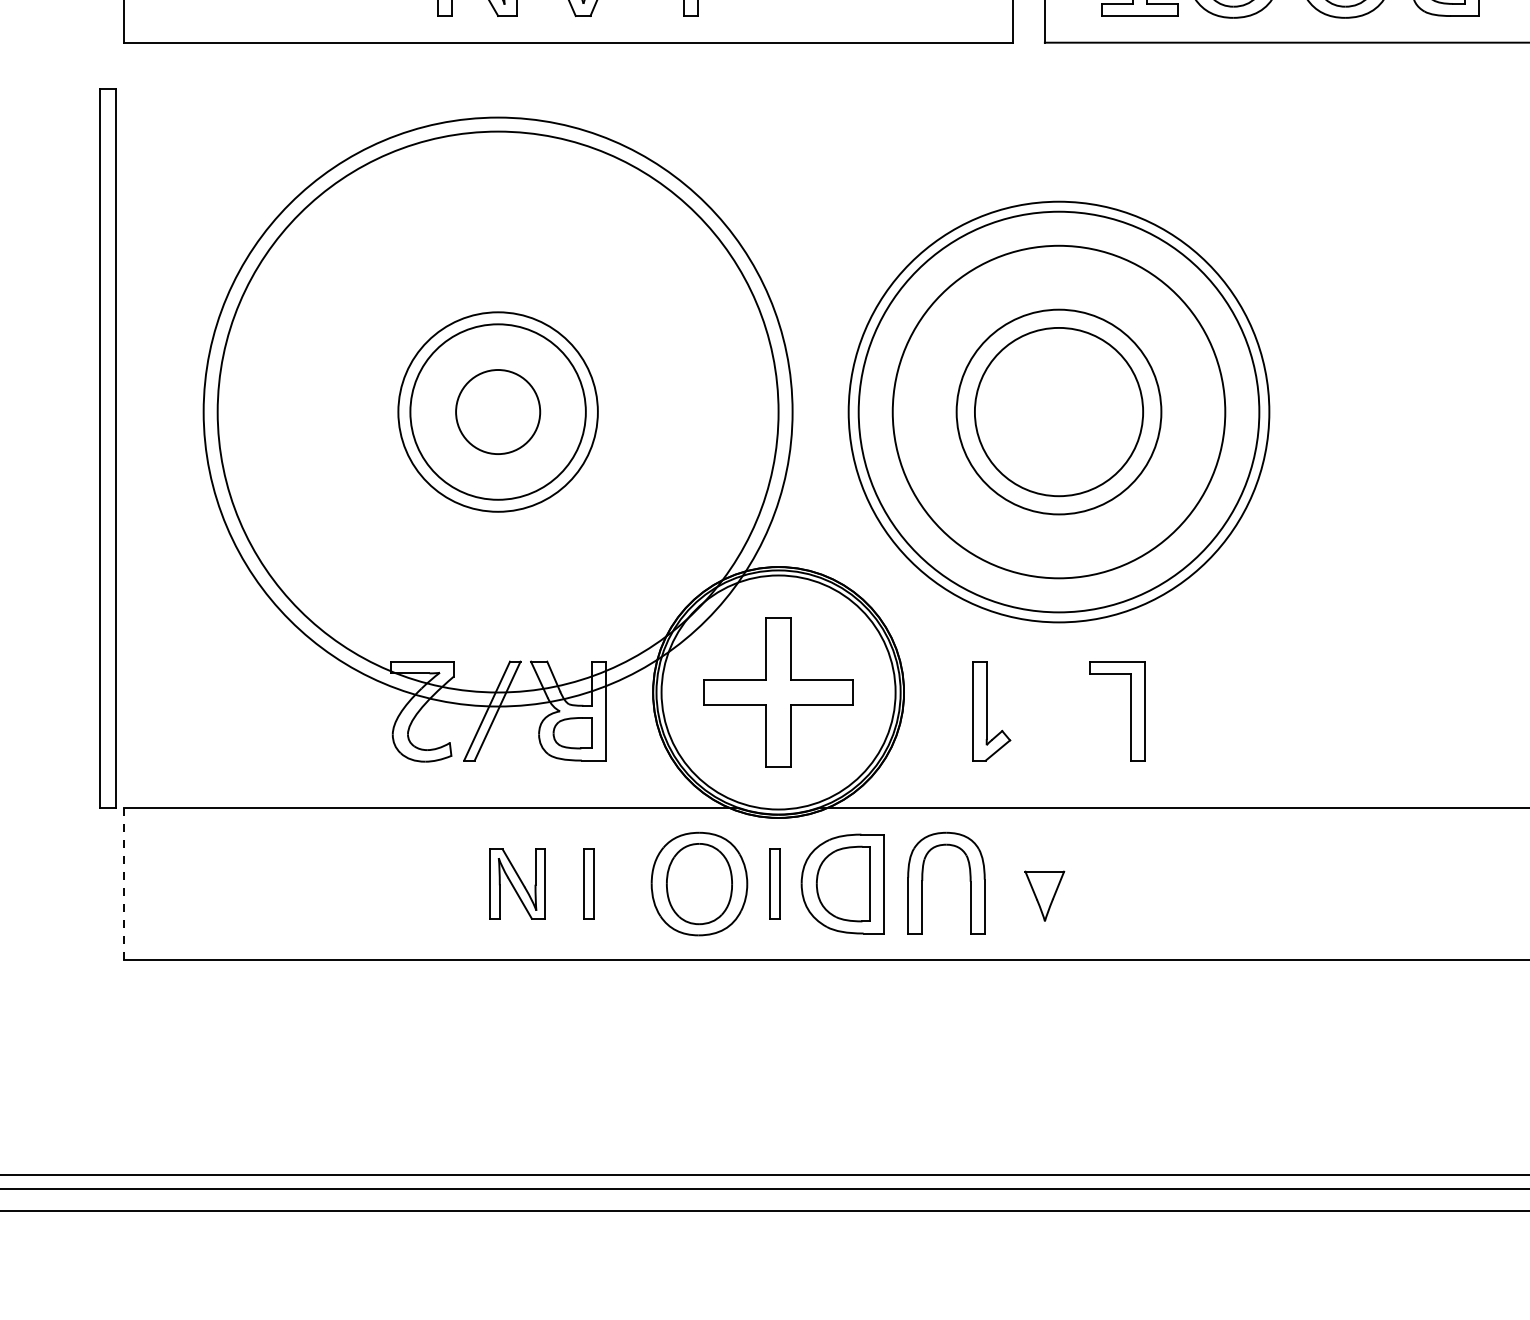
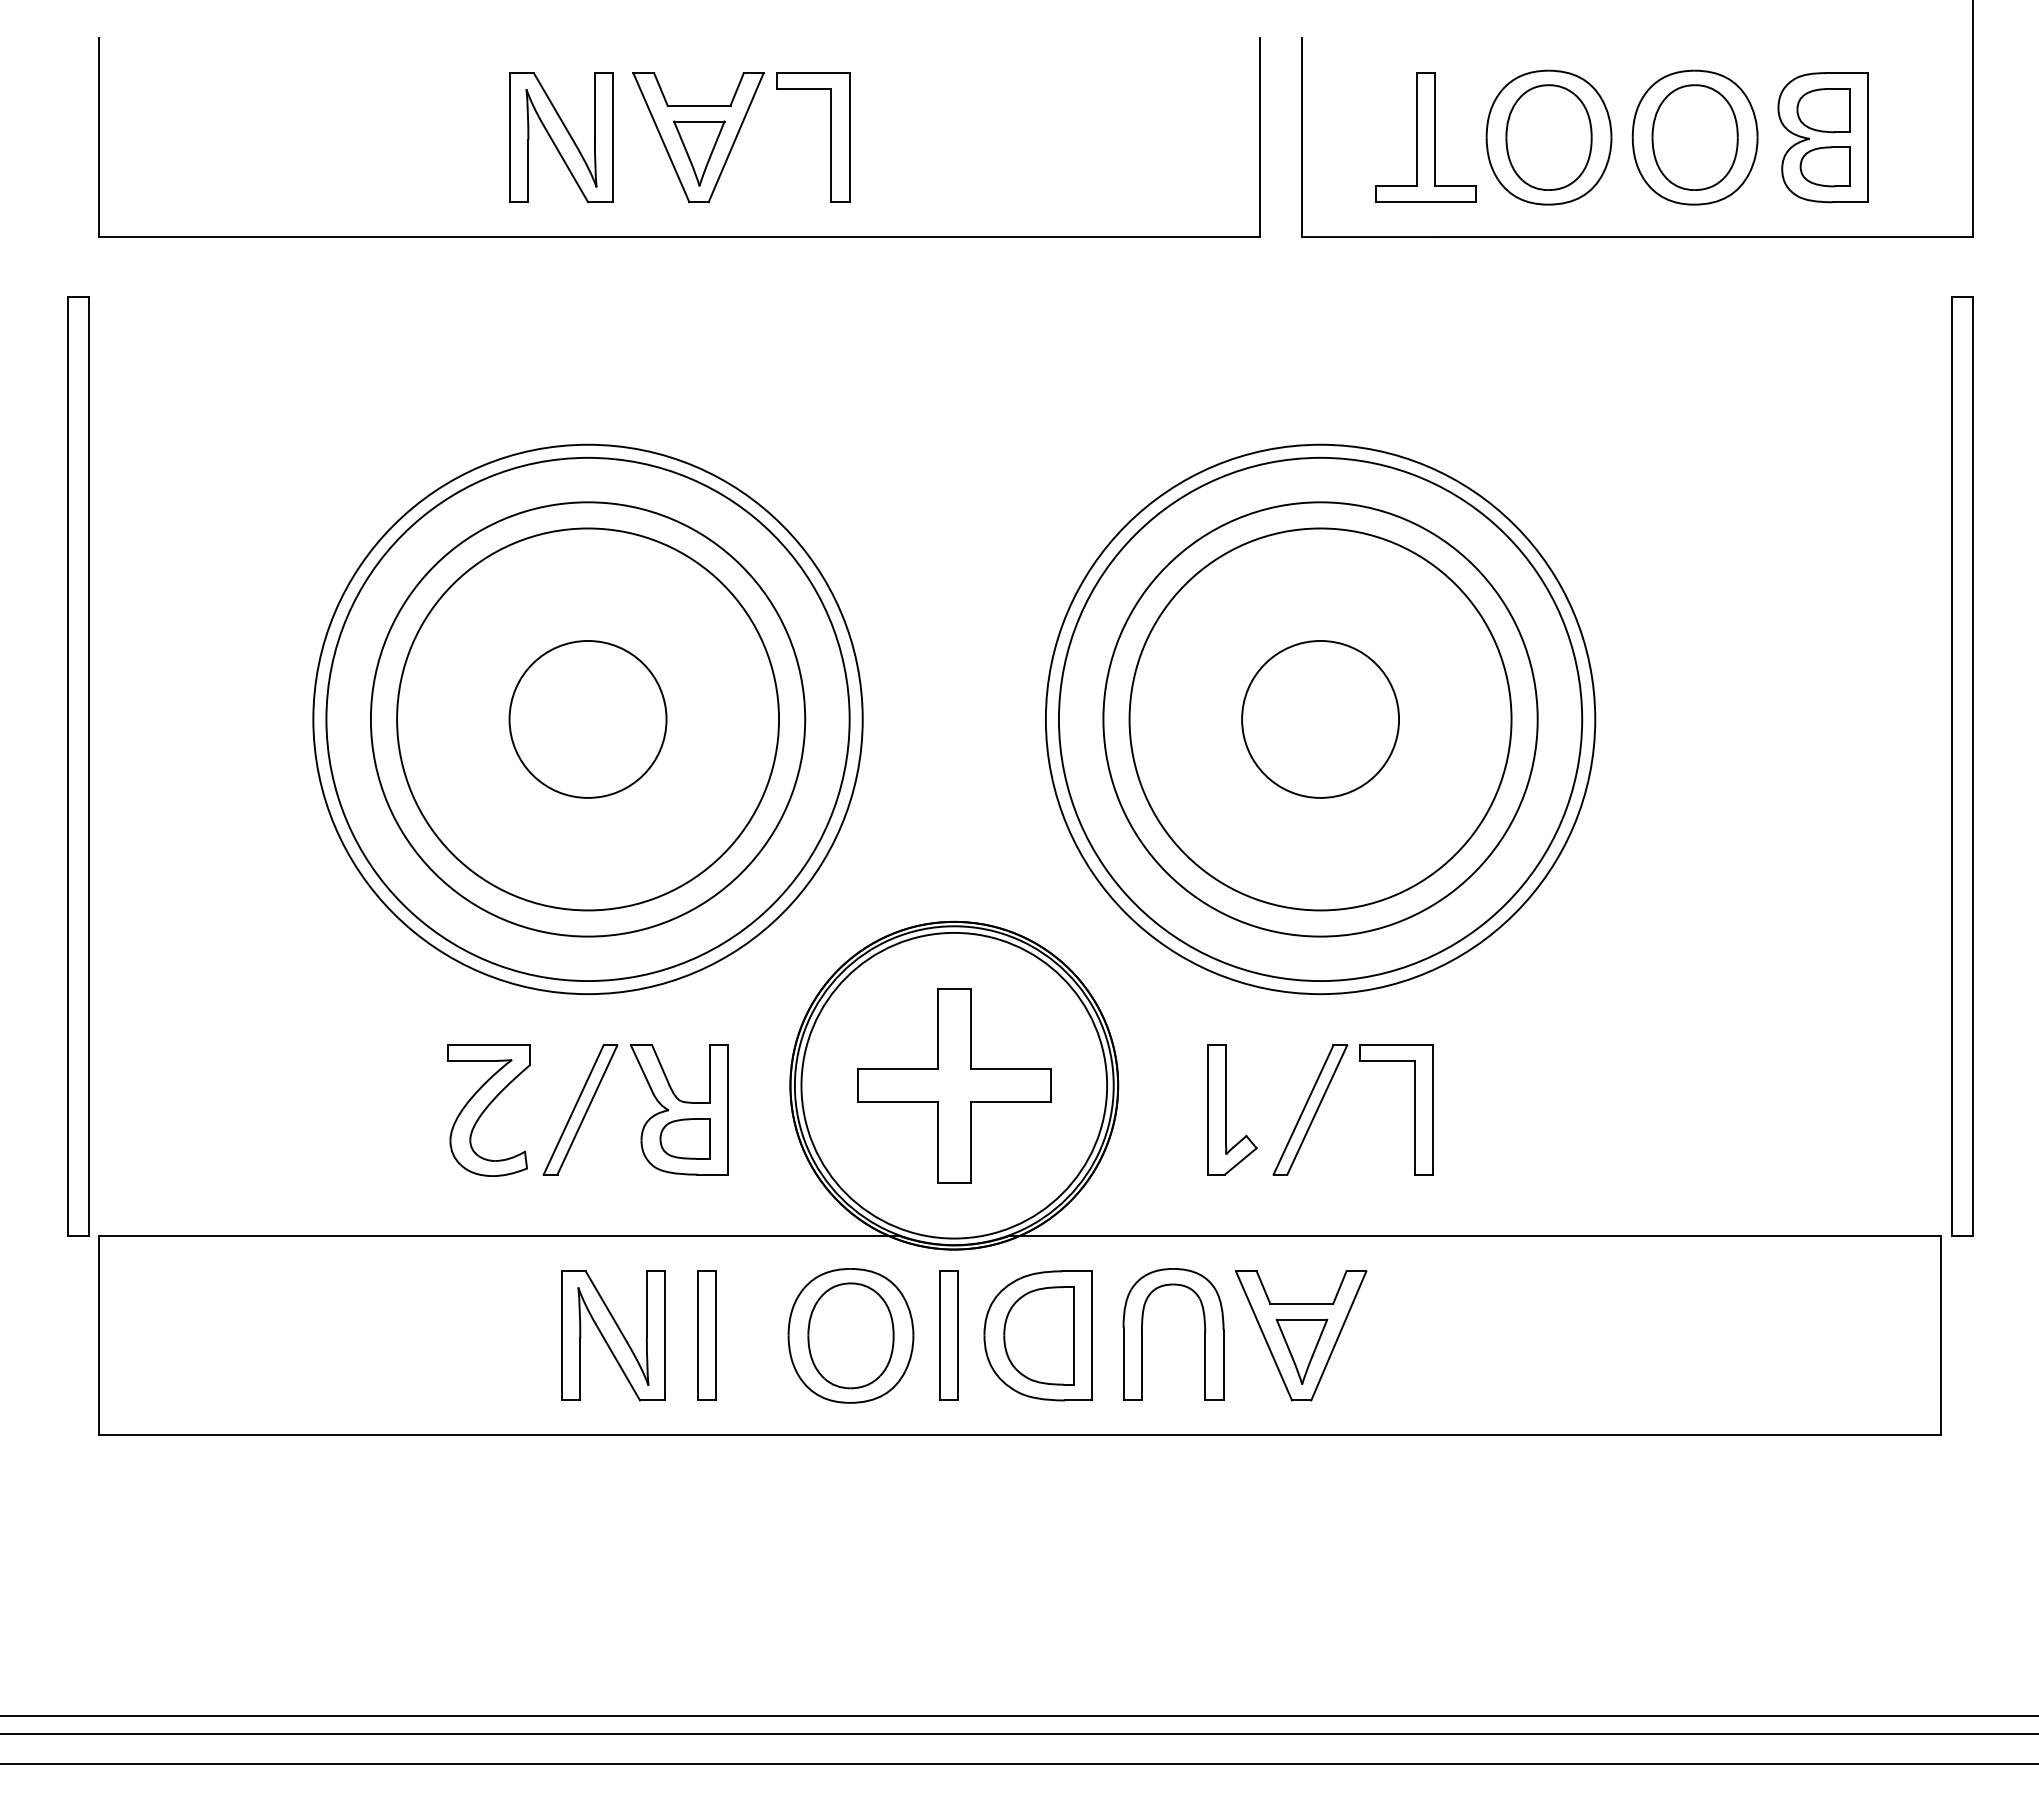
circle: (497, 411) -> (587, 718), size x1.43
circle: (1058, 411) -> (1320, 718), size x0.71
circle: (497, 412) -> (587, 719), size x0.71
circle: (497, 412) -> (587, 719), size x0.71
circle: (497, 412) -> (587, 719), size x1.67
circle: (498, 412) -> (588, 719), size x1.67
circle: (1058, 412) -> (1320, 719), size x1.43
part: (1051, 710) -> (1310, 1109), added
part: (517, 883) -> (613, 1335), size x1.43
part: (588, 883) -> (706, 1335), size x1.43
part: (774, 883) -> (948, 1335), size x1.43
part: (1044, 883) -> (1301, 1335), added
line: (124, 884) -> (99, 1336), dashed -> solid

